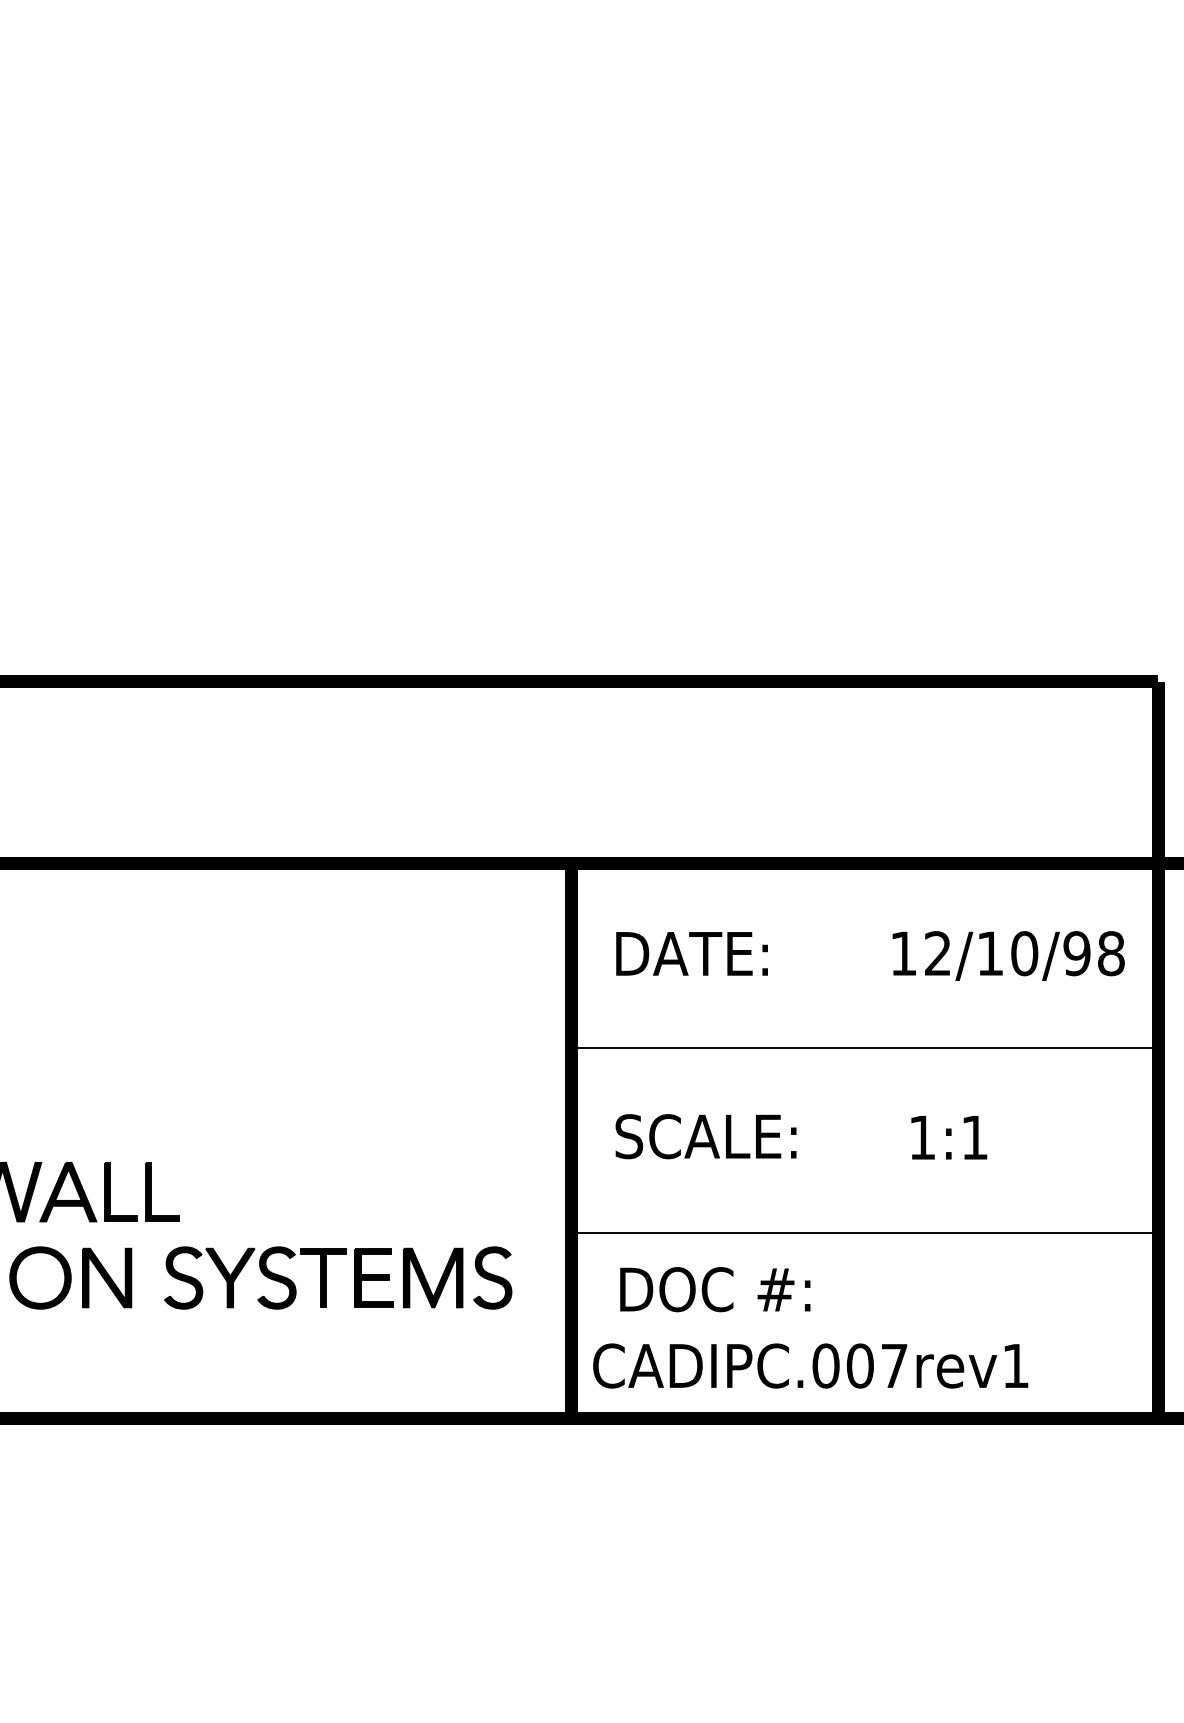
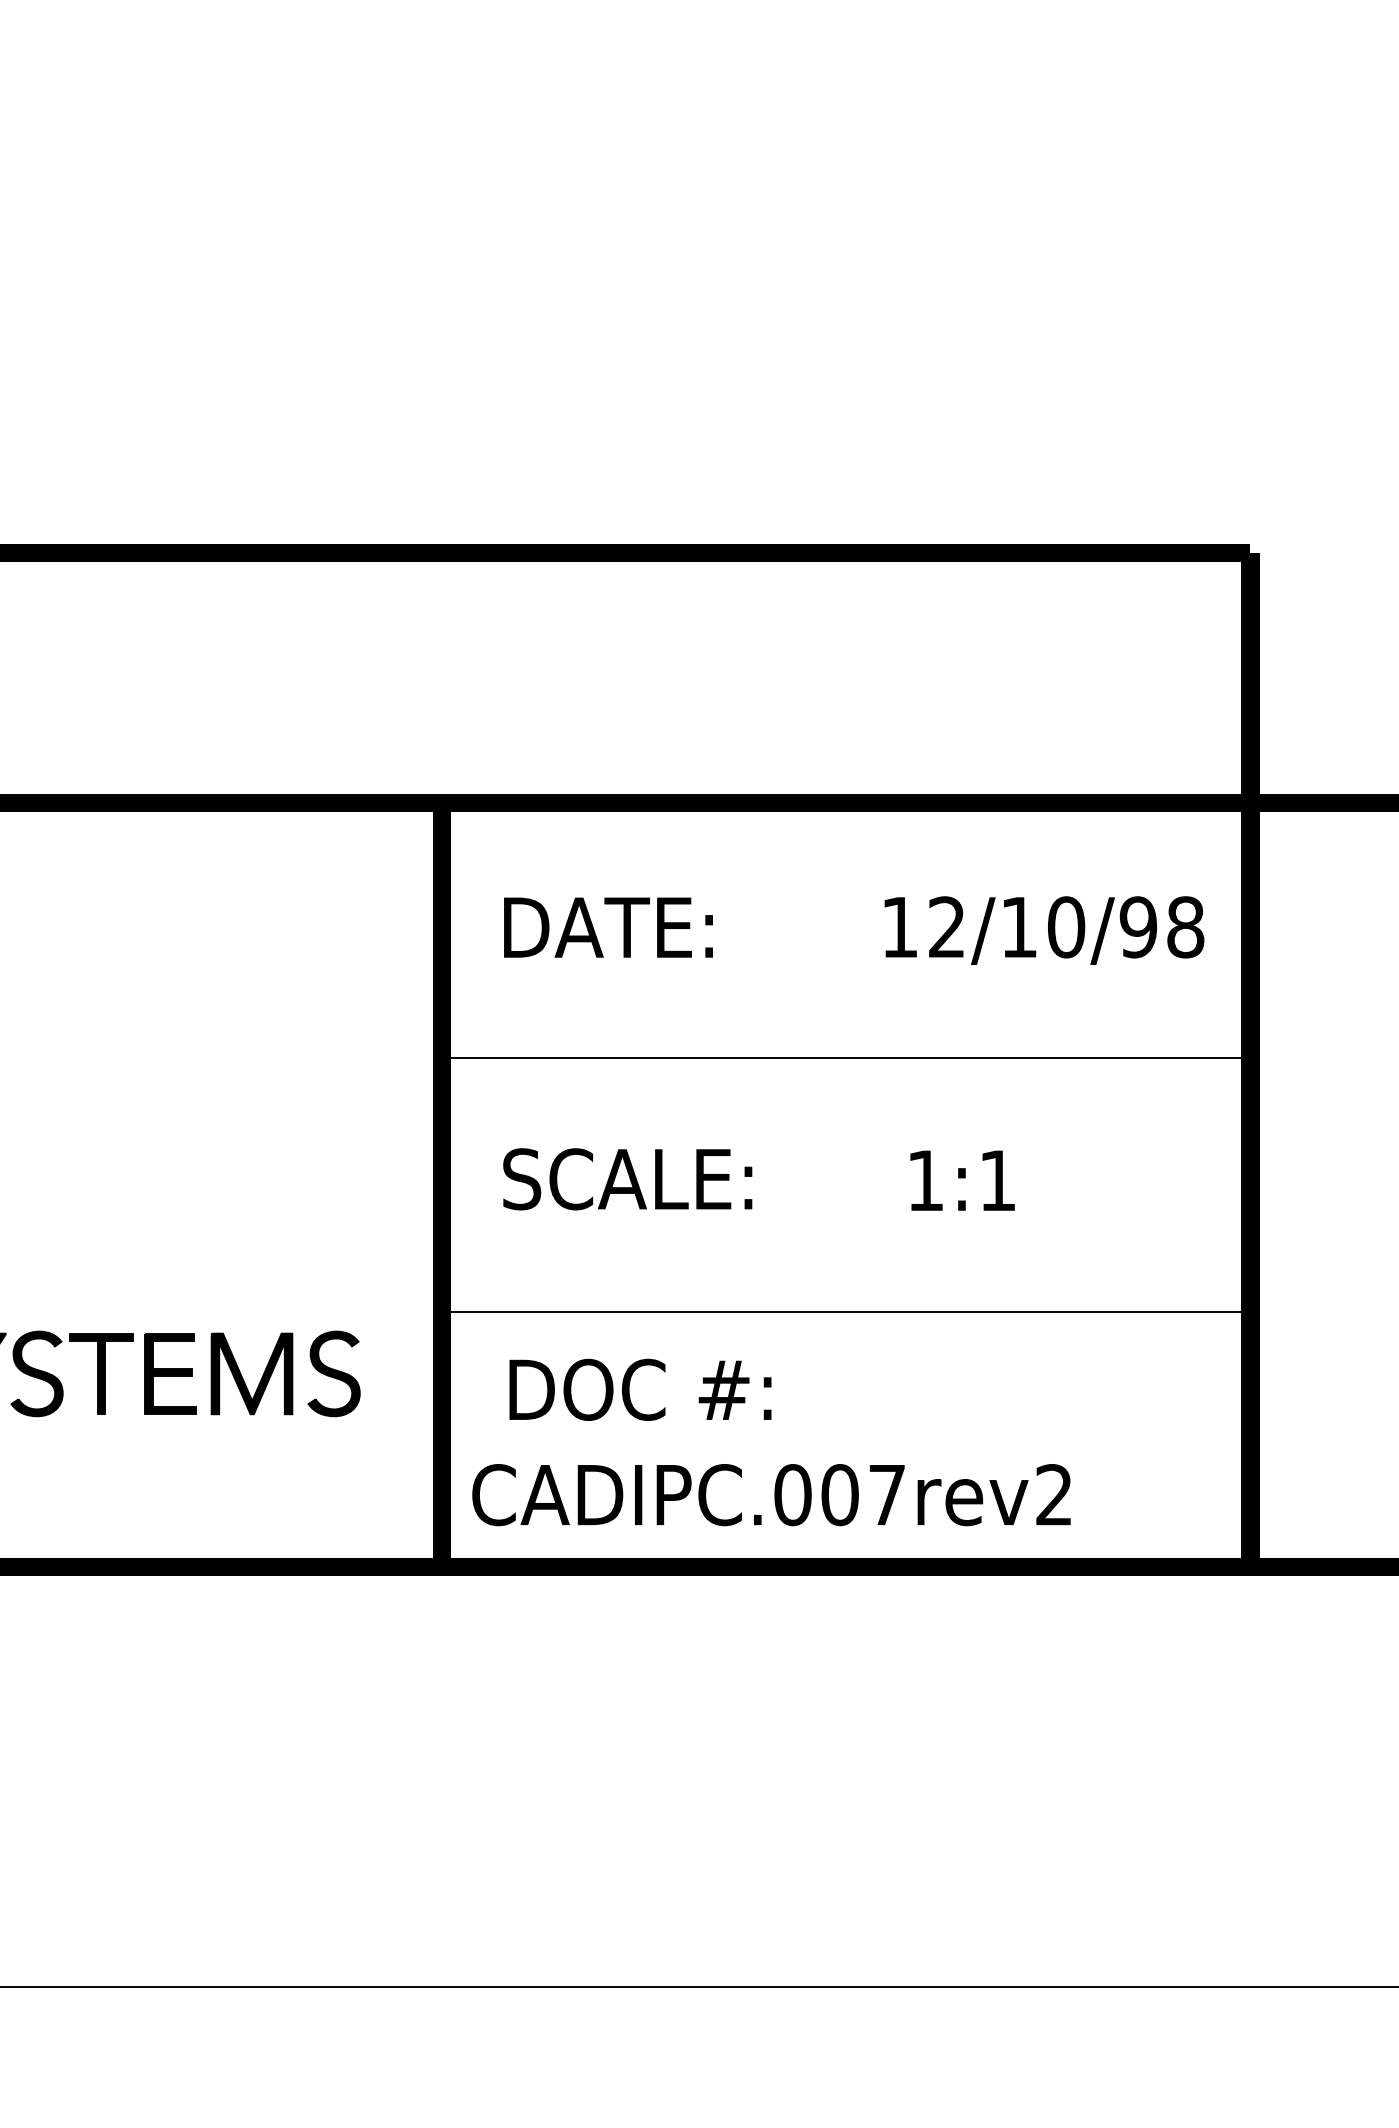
text: (1015, 1365) -> (1053, 1494), CADIPC.007rev1 -> CADIPC.007rev2

